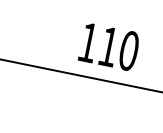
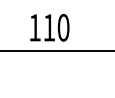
text: (109, 46) -> (49, 27), moved

